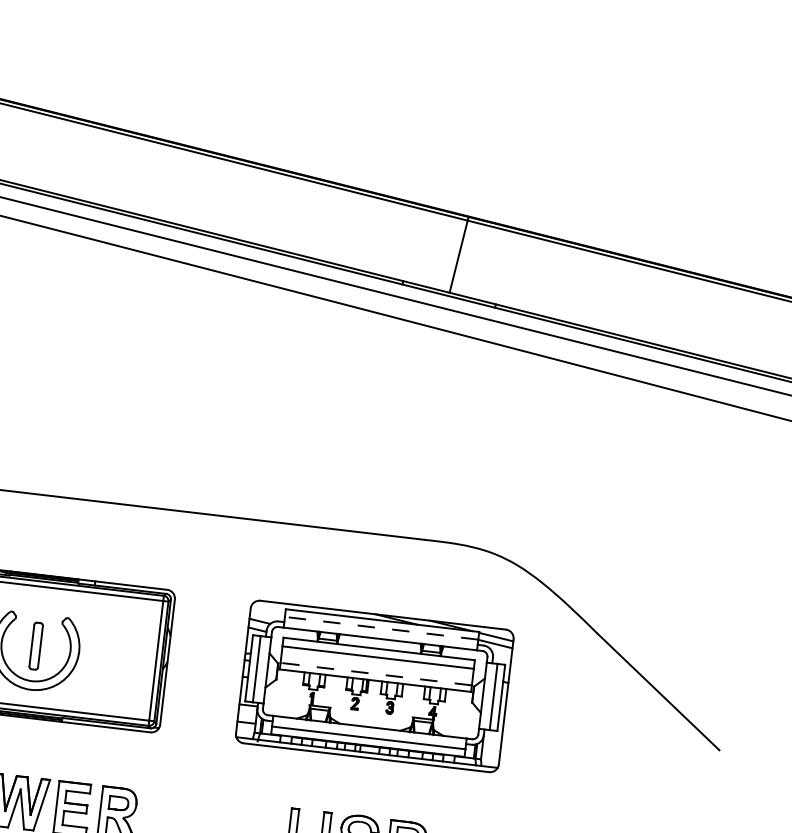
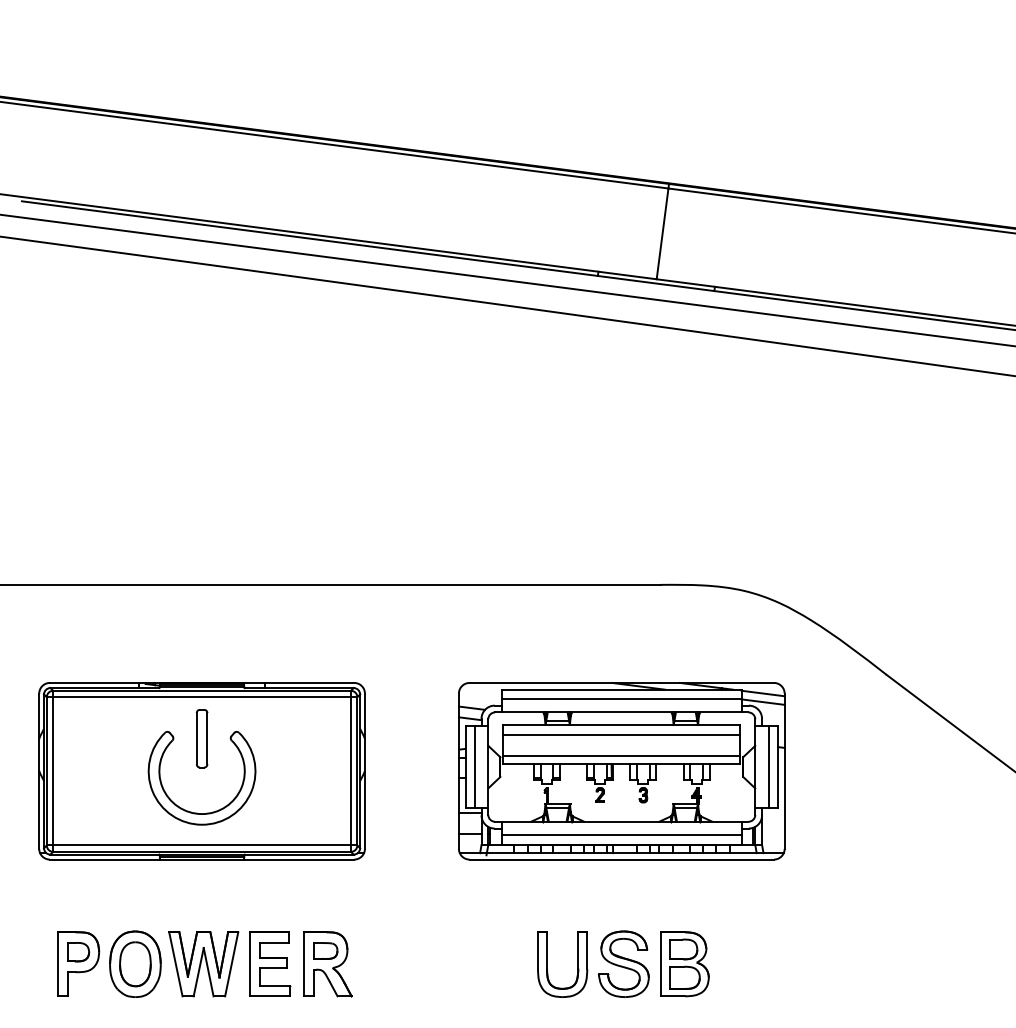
line: (381, 628) -> (621, 699), dashed -> solid
part: (35, 646) -> (201, 738), moved
line: (375, 674) -> (621, 756), dashed -> solid

